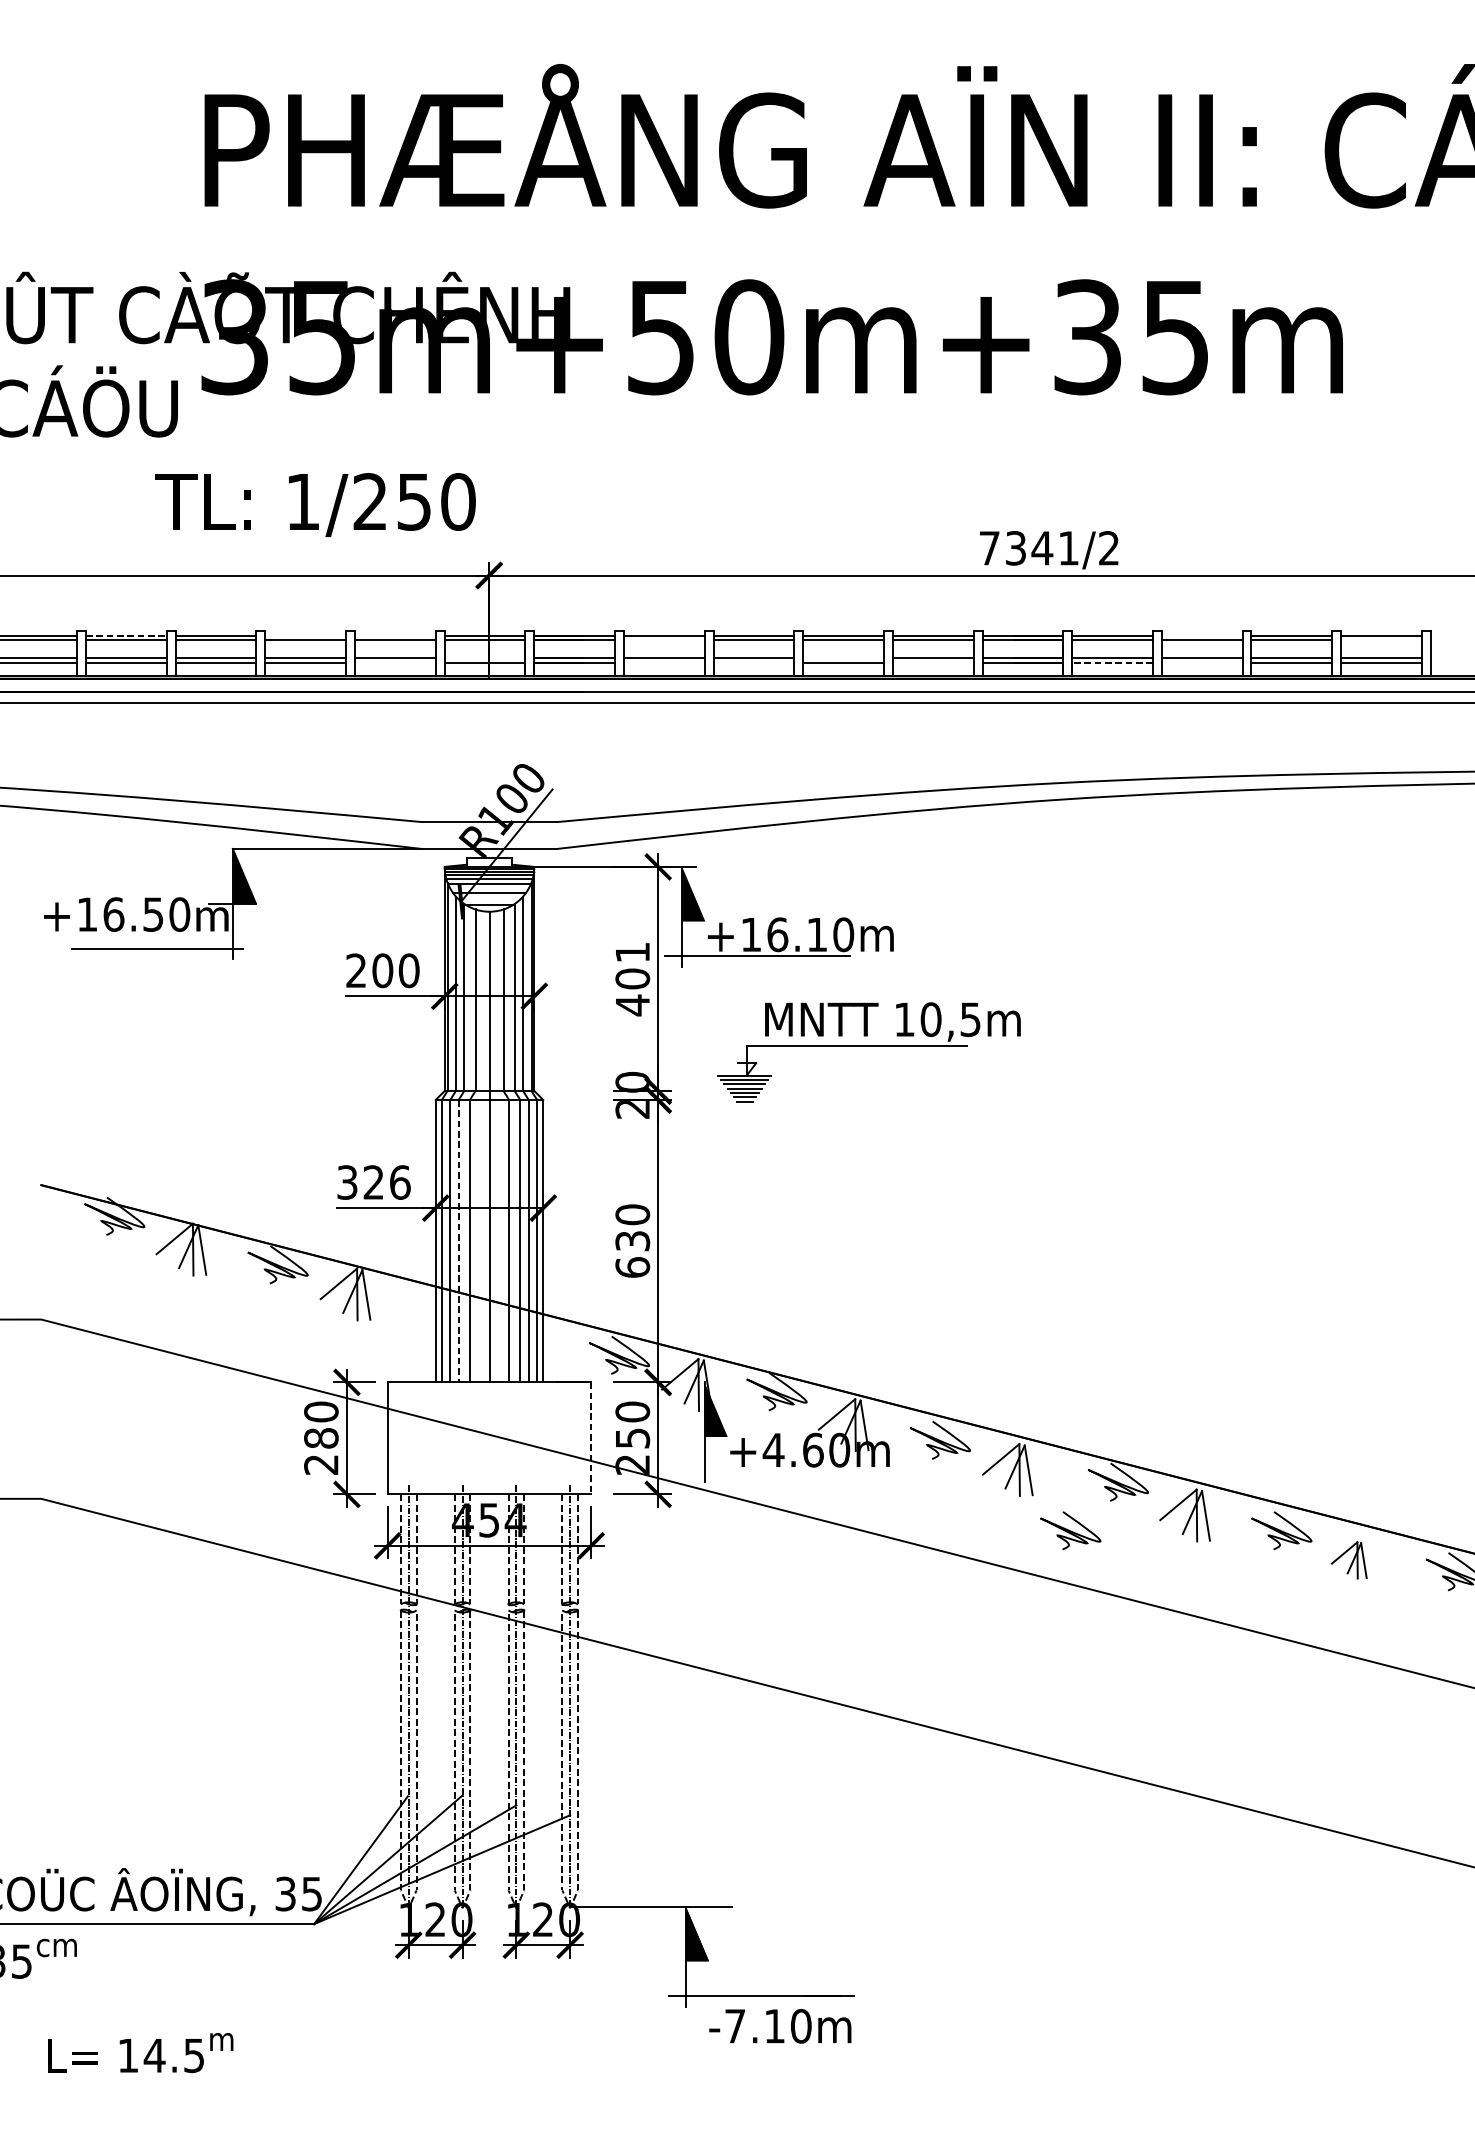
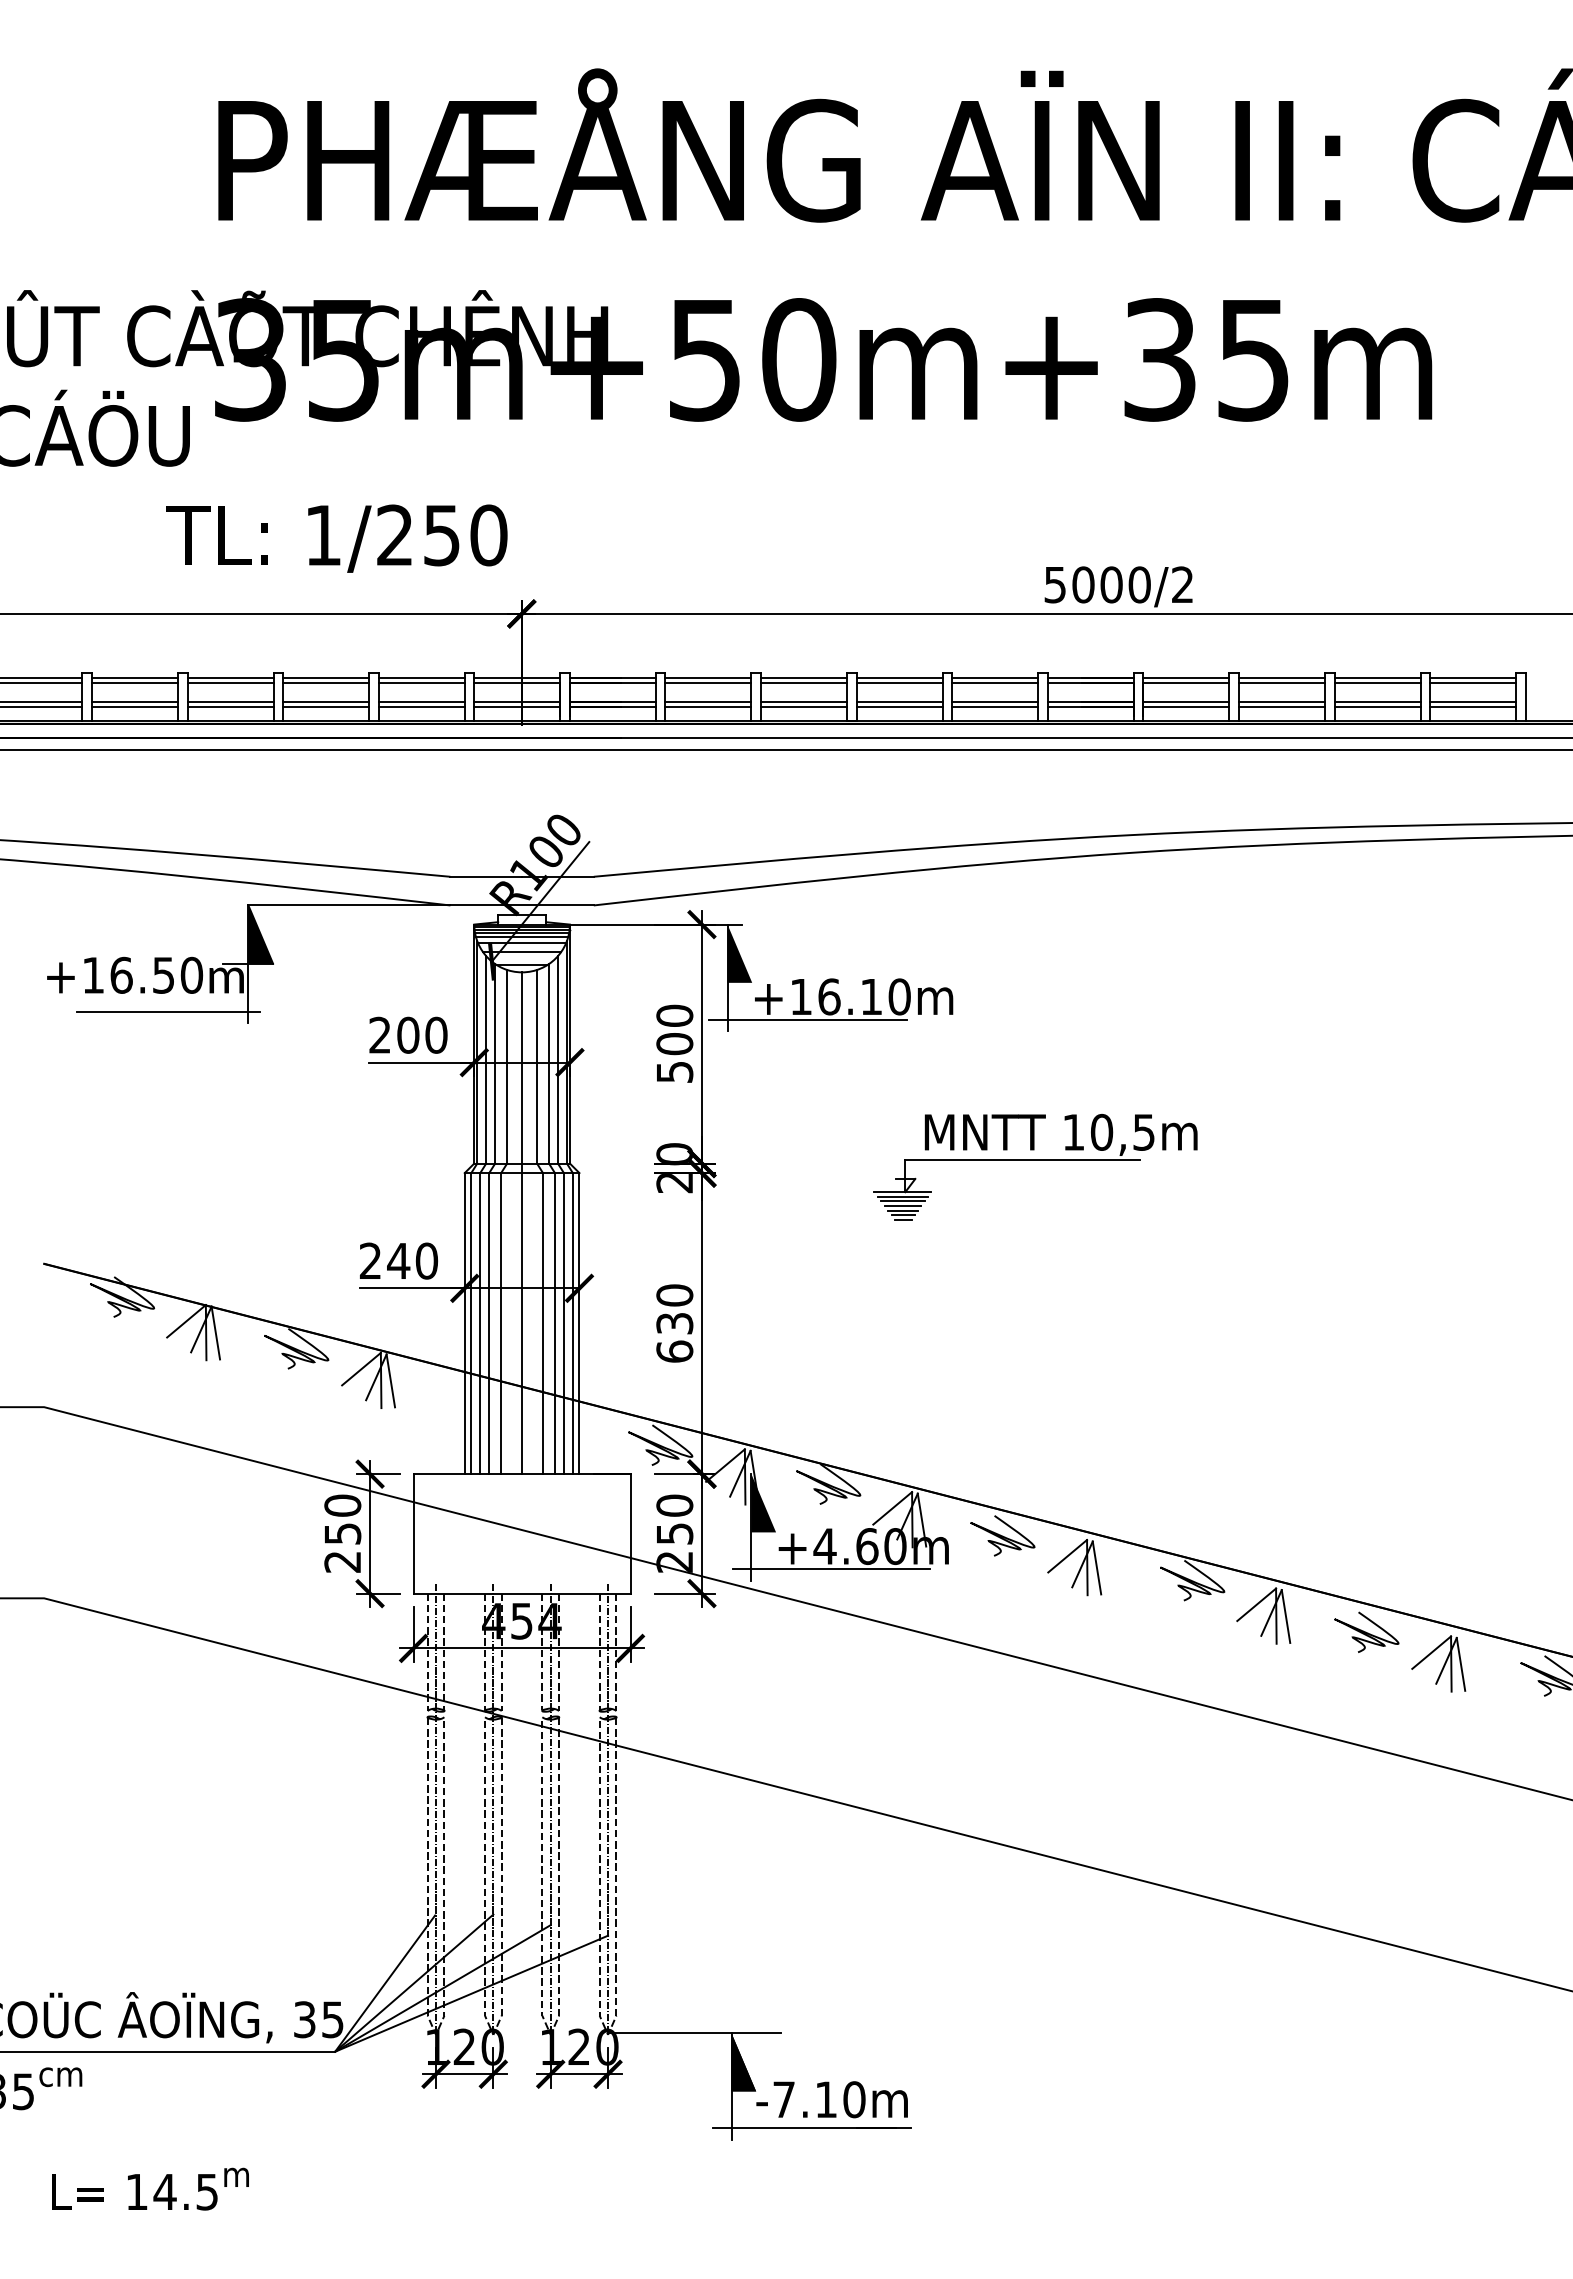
text: (1029, 547) -> (1097, 584), 7341/2 -> 5000/2
line: (126, 635) -> (135, 677), dashed -> solid
line: (306, 635) -> (326, 677), added
line: (395, 635) -> (421, 677), added
line: (1201, 635) -> (1281, 677), added
line: (664, 639) -> (708, 682), added
line: (1381, 639) -> (1473, 682), added
line: (485, 657) -> (517, 701), added
line: (843, 657) -> (899, 701), added
line: (395, 662) -> (421, 706), added
line: (664, 662) -> (708, 706), added
line: (754, 662) -> (804, 706), added
line: (933, 662) -> (995, 706), added
line: (1111, 662) -> (1185, 706), dashed -> solid
line: (1201, 662) -> (1281, 706), added
text: (632, 978) -> (674, 1043), 401 -> 500
part: (868, 1045) -> (1035, 1160), moved
text: (373, 1181) -> (398, 1260), 326 -> 240
line: (458, 1241) -> (489, 1323), dashed -> solid
text: (321, 1438) -> (342, 1533), 280 -> 250
line: (591, 1438) -> (630, 1533), dashed -> solid
line: (779, 1471) -> (831, 1569), added
curve: (1069, 1529) -> (1140, 1631), removed
part: (1349, 1559) -> (1438, 1663), size x1.43
text: (779, 2026) -> (831, 2099), moved

